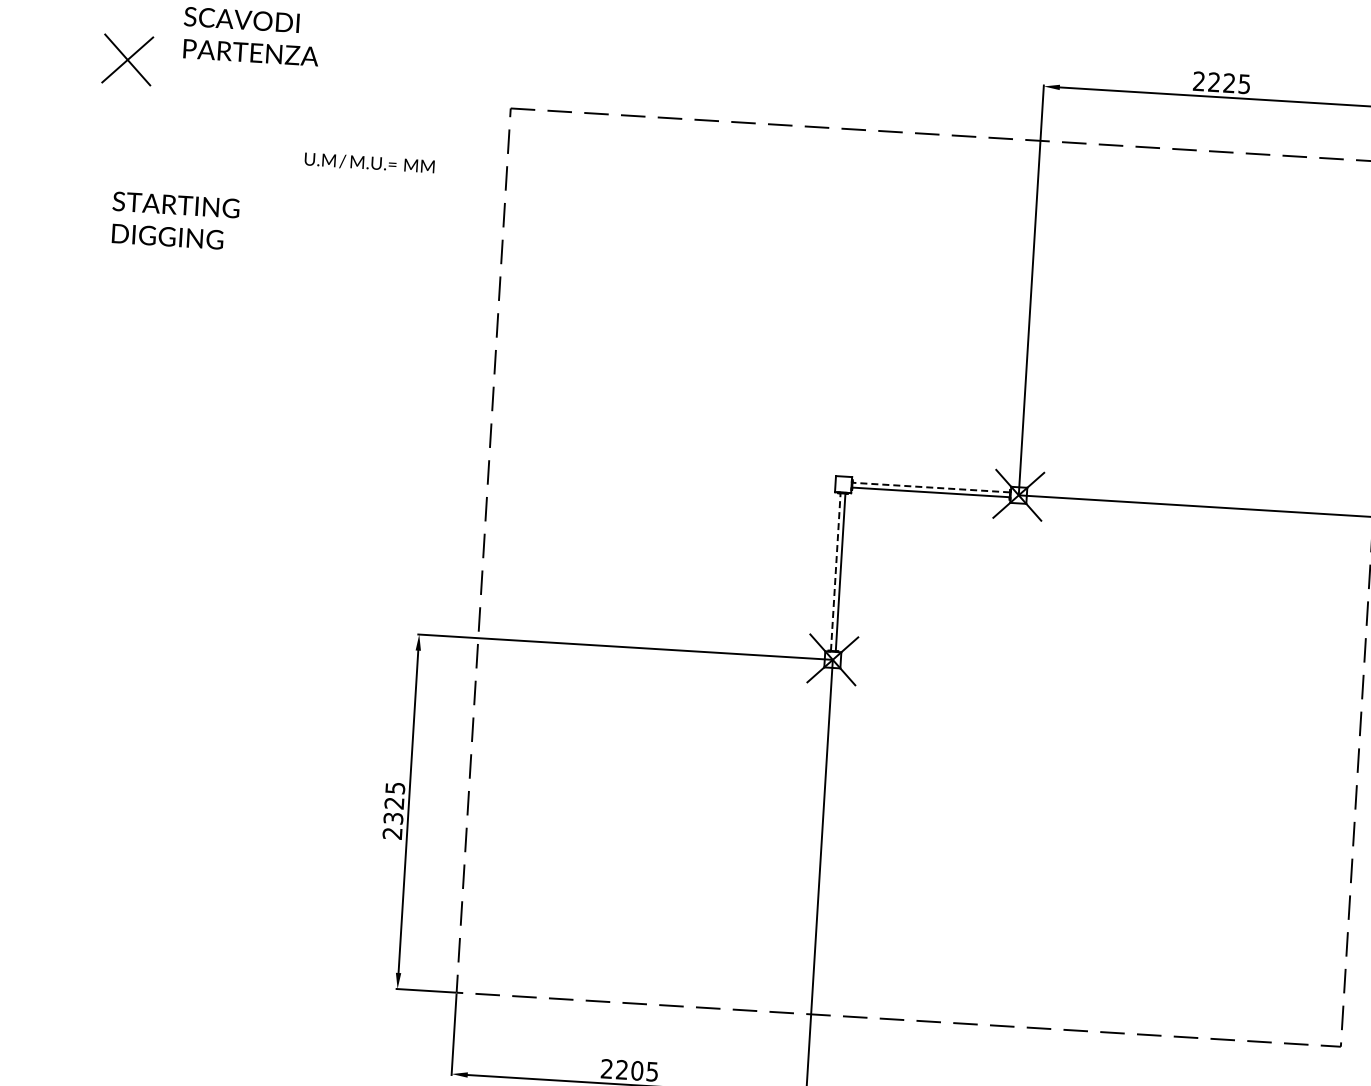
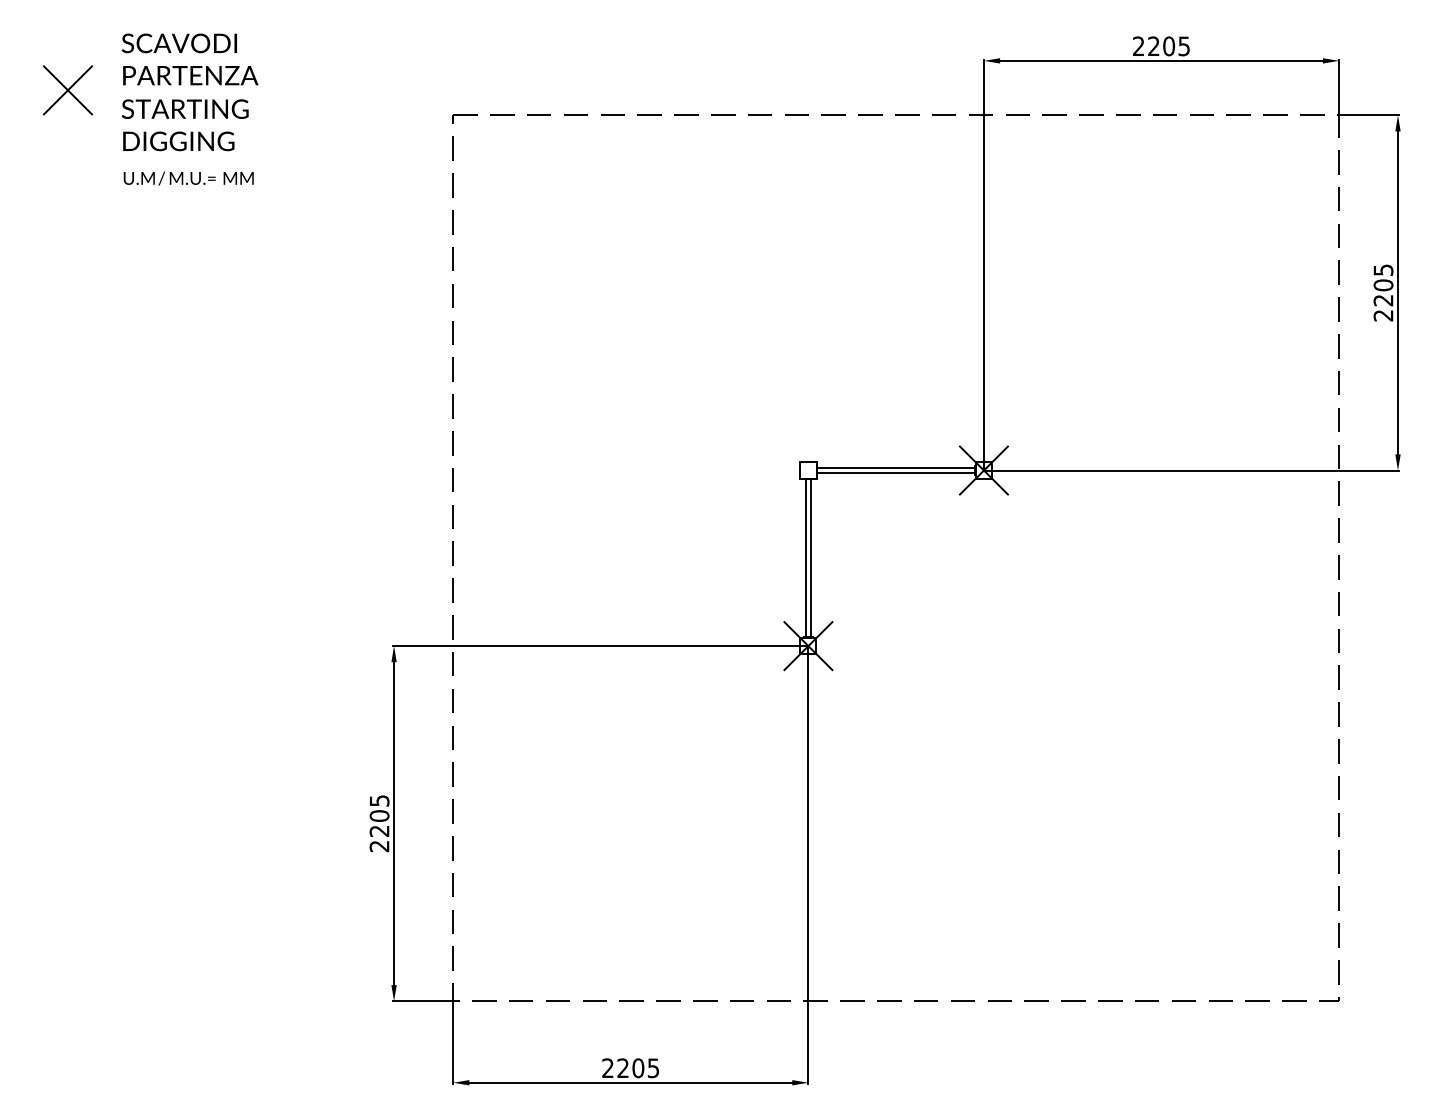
text: (1229, 83) -> (1169, 46), 2225 -> 2205
text: (369, 163) -> (188, 178), moved
text: (174, 221) -> (184, 125), moved
line: (931, 487) -> (896, 468), dashed -> solid
line: (836, 572) -> (806, 558), dashed -> solid
text: (393, 810) -> (379, 823), 2325 -> 2205

